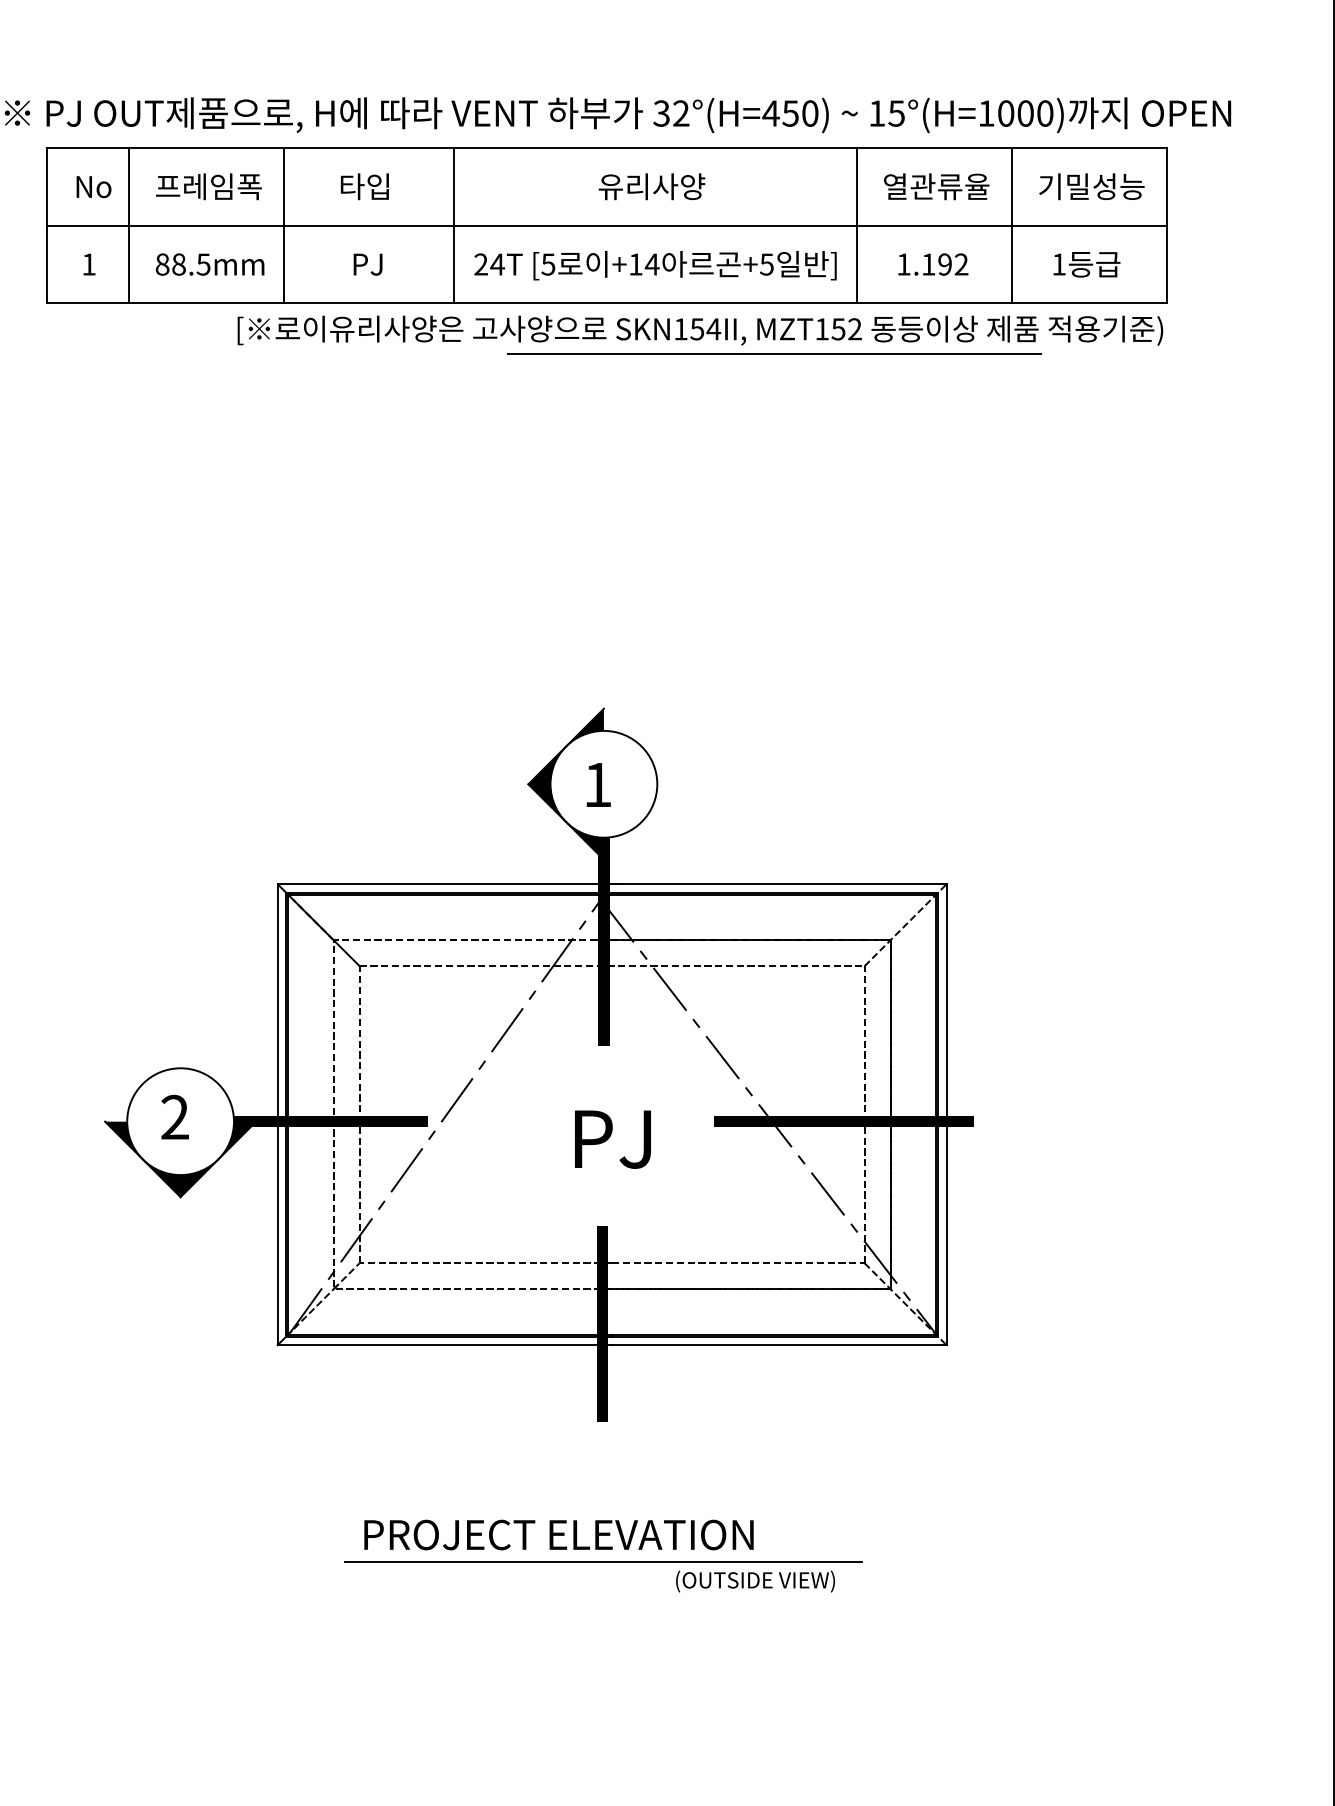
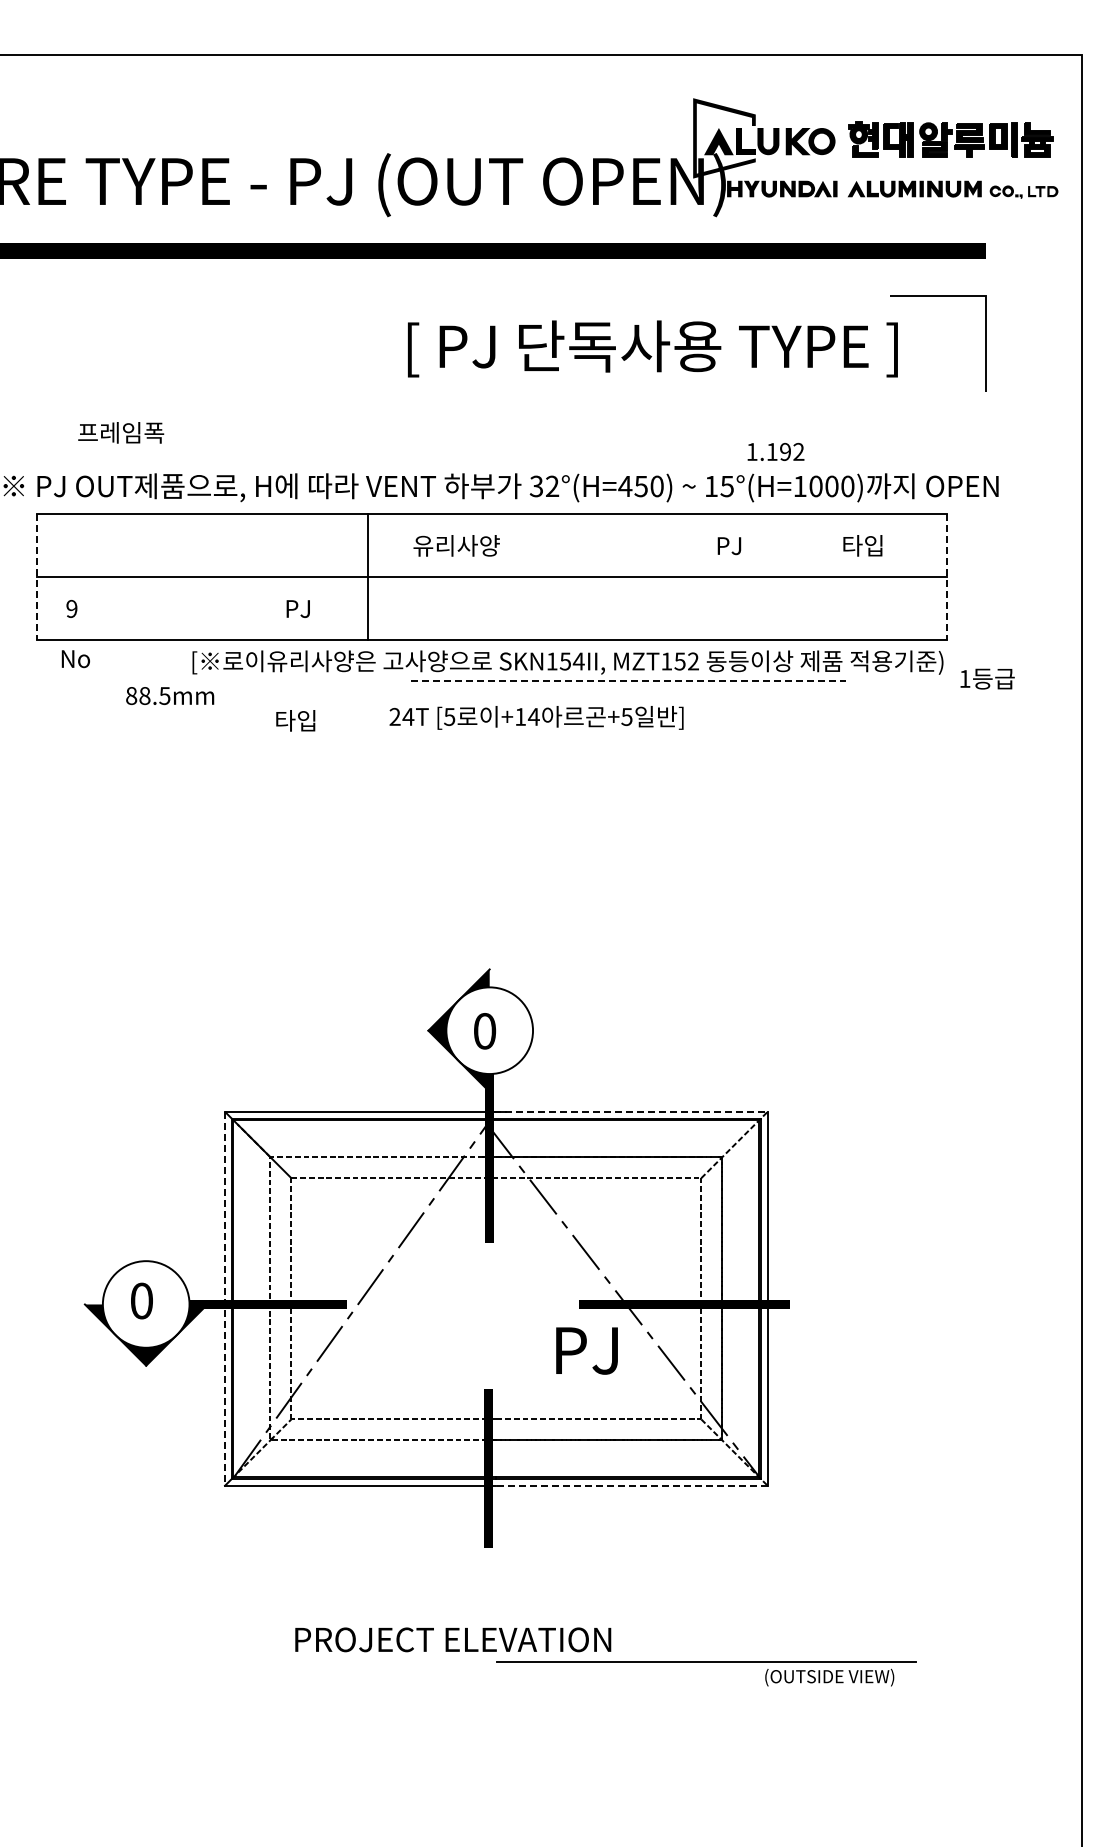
text: (209, 186) -> (121, 432), moved
text: (364, 186) -> (295, 720), moved
text: (651, 186) -> (456, 545), moved
text: (936, 186) -> (759, 545), 열관류율 -> PJ
text: (1091, 186) -> (885, 545), 기밀성능 -> 타입
text: (93, 187) -> (75, 659), moved
line: (46, 225) -> (37, 577), solid -> dashed
line: (129, 225) -> (104, 577), removed
line: (284, 225) -> (230, 577), removed
line: (856, 225) -> (694, 577), removed
line: (1011, 225) -> (820, 577), removed
line: (1166, 225) -> (946, 577), solid -> dashed
text: (88, 263) -> (71, 608), 1 -> 9
text: (210, 263) -> (170, 695), moved
text: (932, 263) -> (775, 451), moved
text: (1086, 263) -> (987, 678), moved
text: (655, 265) -> (536, 717), moved
line: (774, 353) -> (628, 681), solid -> dashed
text: (598, 785) -> (485, 1031), 1 -> 0
line: (777, 883) -> (630, 1111), solid -> dashed
line: (278, 1114) -> (225, 1298), solid -> dashed
text: (174, 1116) -> (141, 1300), 2 -> 0
text: (612, 1138) -> (586, 1350), moved
line: (779, 1344) -> (632, 1485), solid -> dashed
part: (603, 1562) -> (706, 1662), moved

